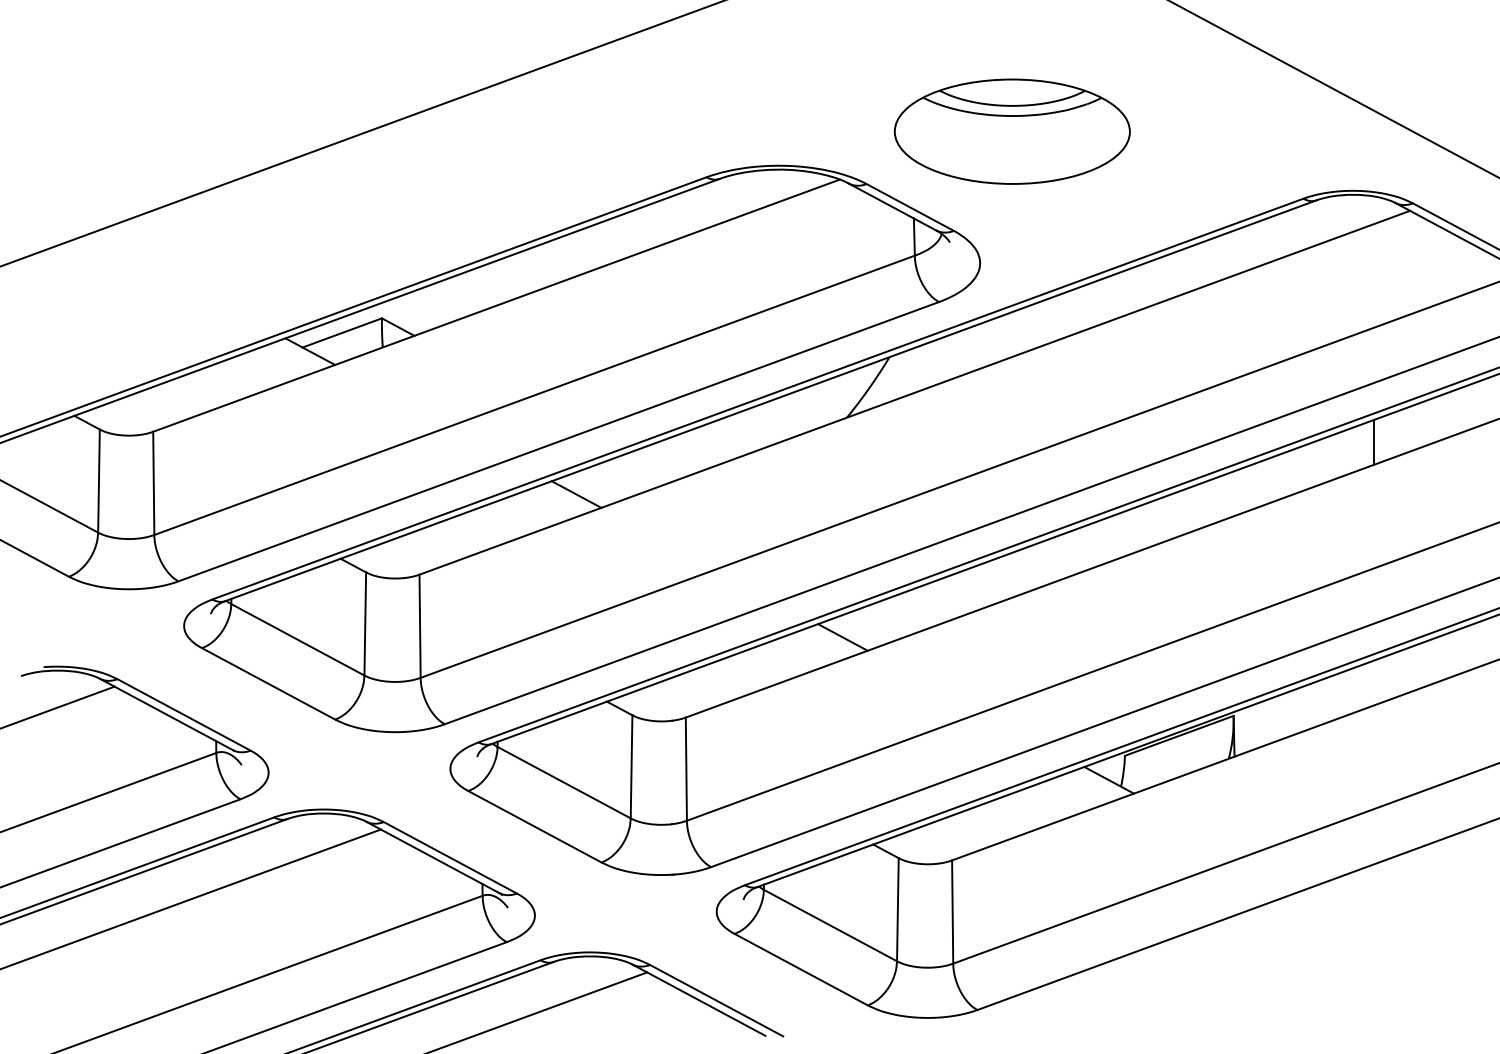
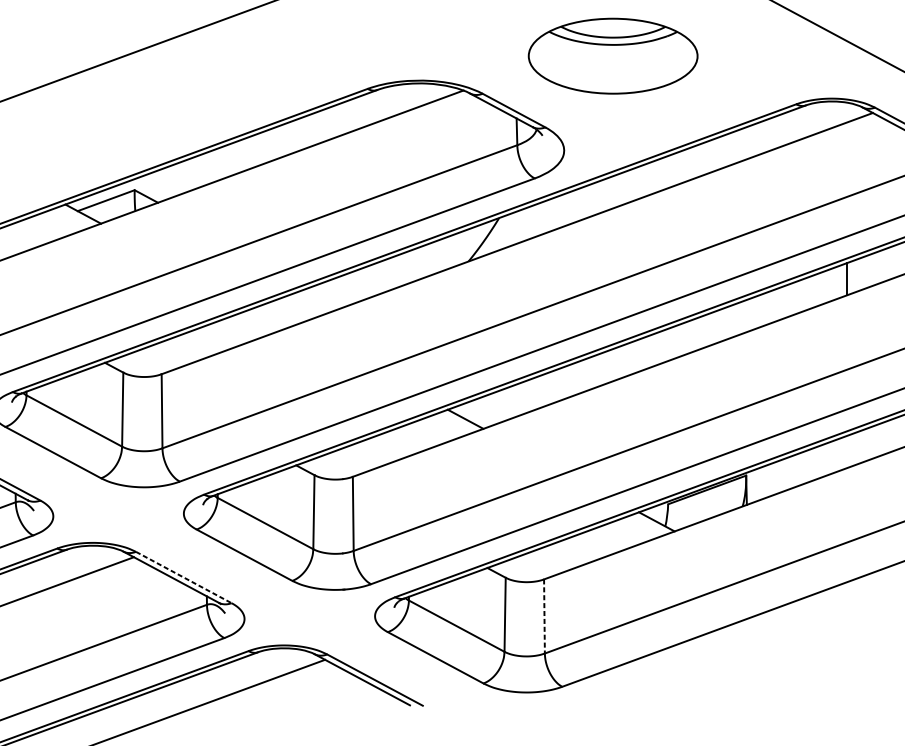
part: (1011, 131) -> (612, 56), moved
line: (576, 494) -> (274, 316), removed
line: (450, 857) -> (183, 577), solid -> dashed
line: (952, 912) -> (544, 616), solid -> dashed

